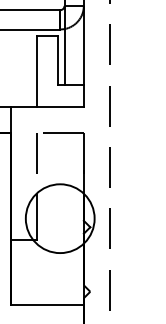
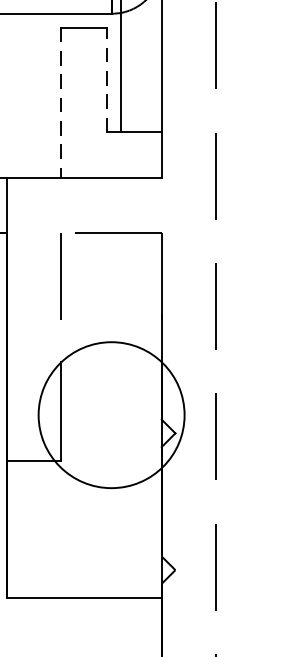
line: (58, 60) -> (107, 79), solid -> dashed
line: (36, 71) -> (61, 102), solid -> dashed

